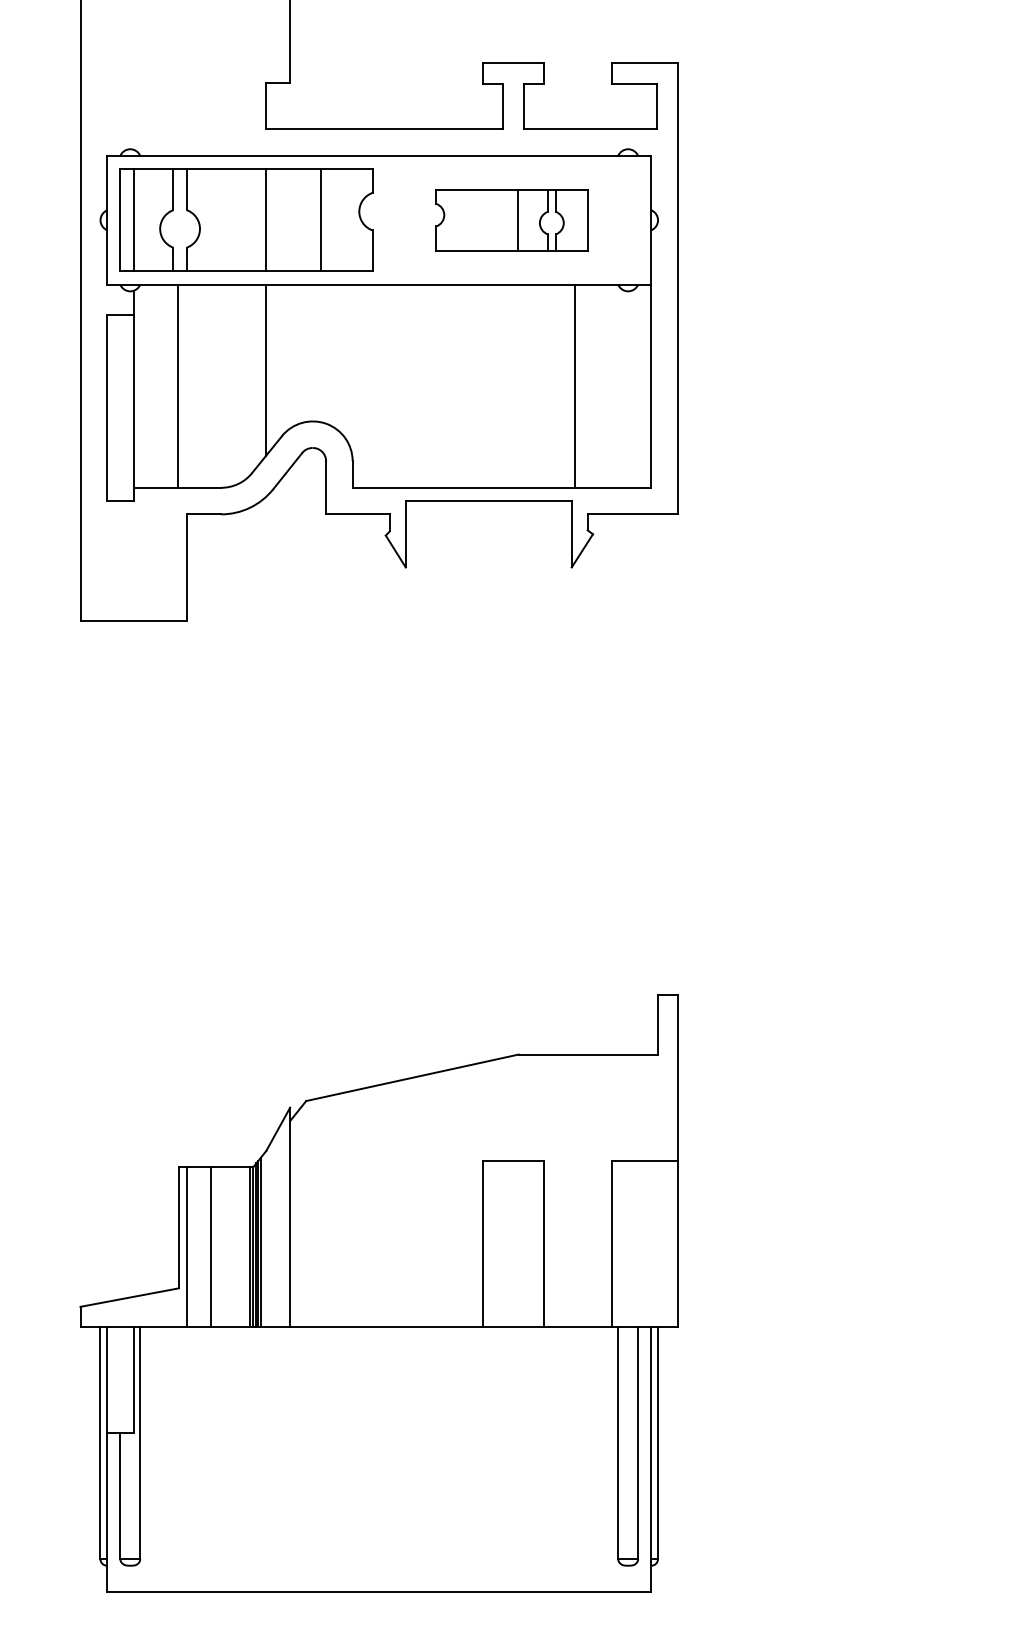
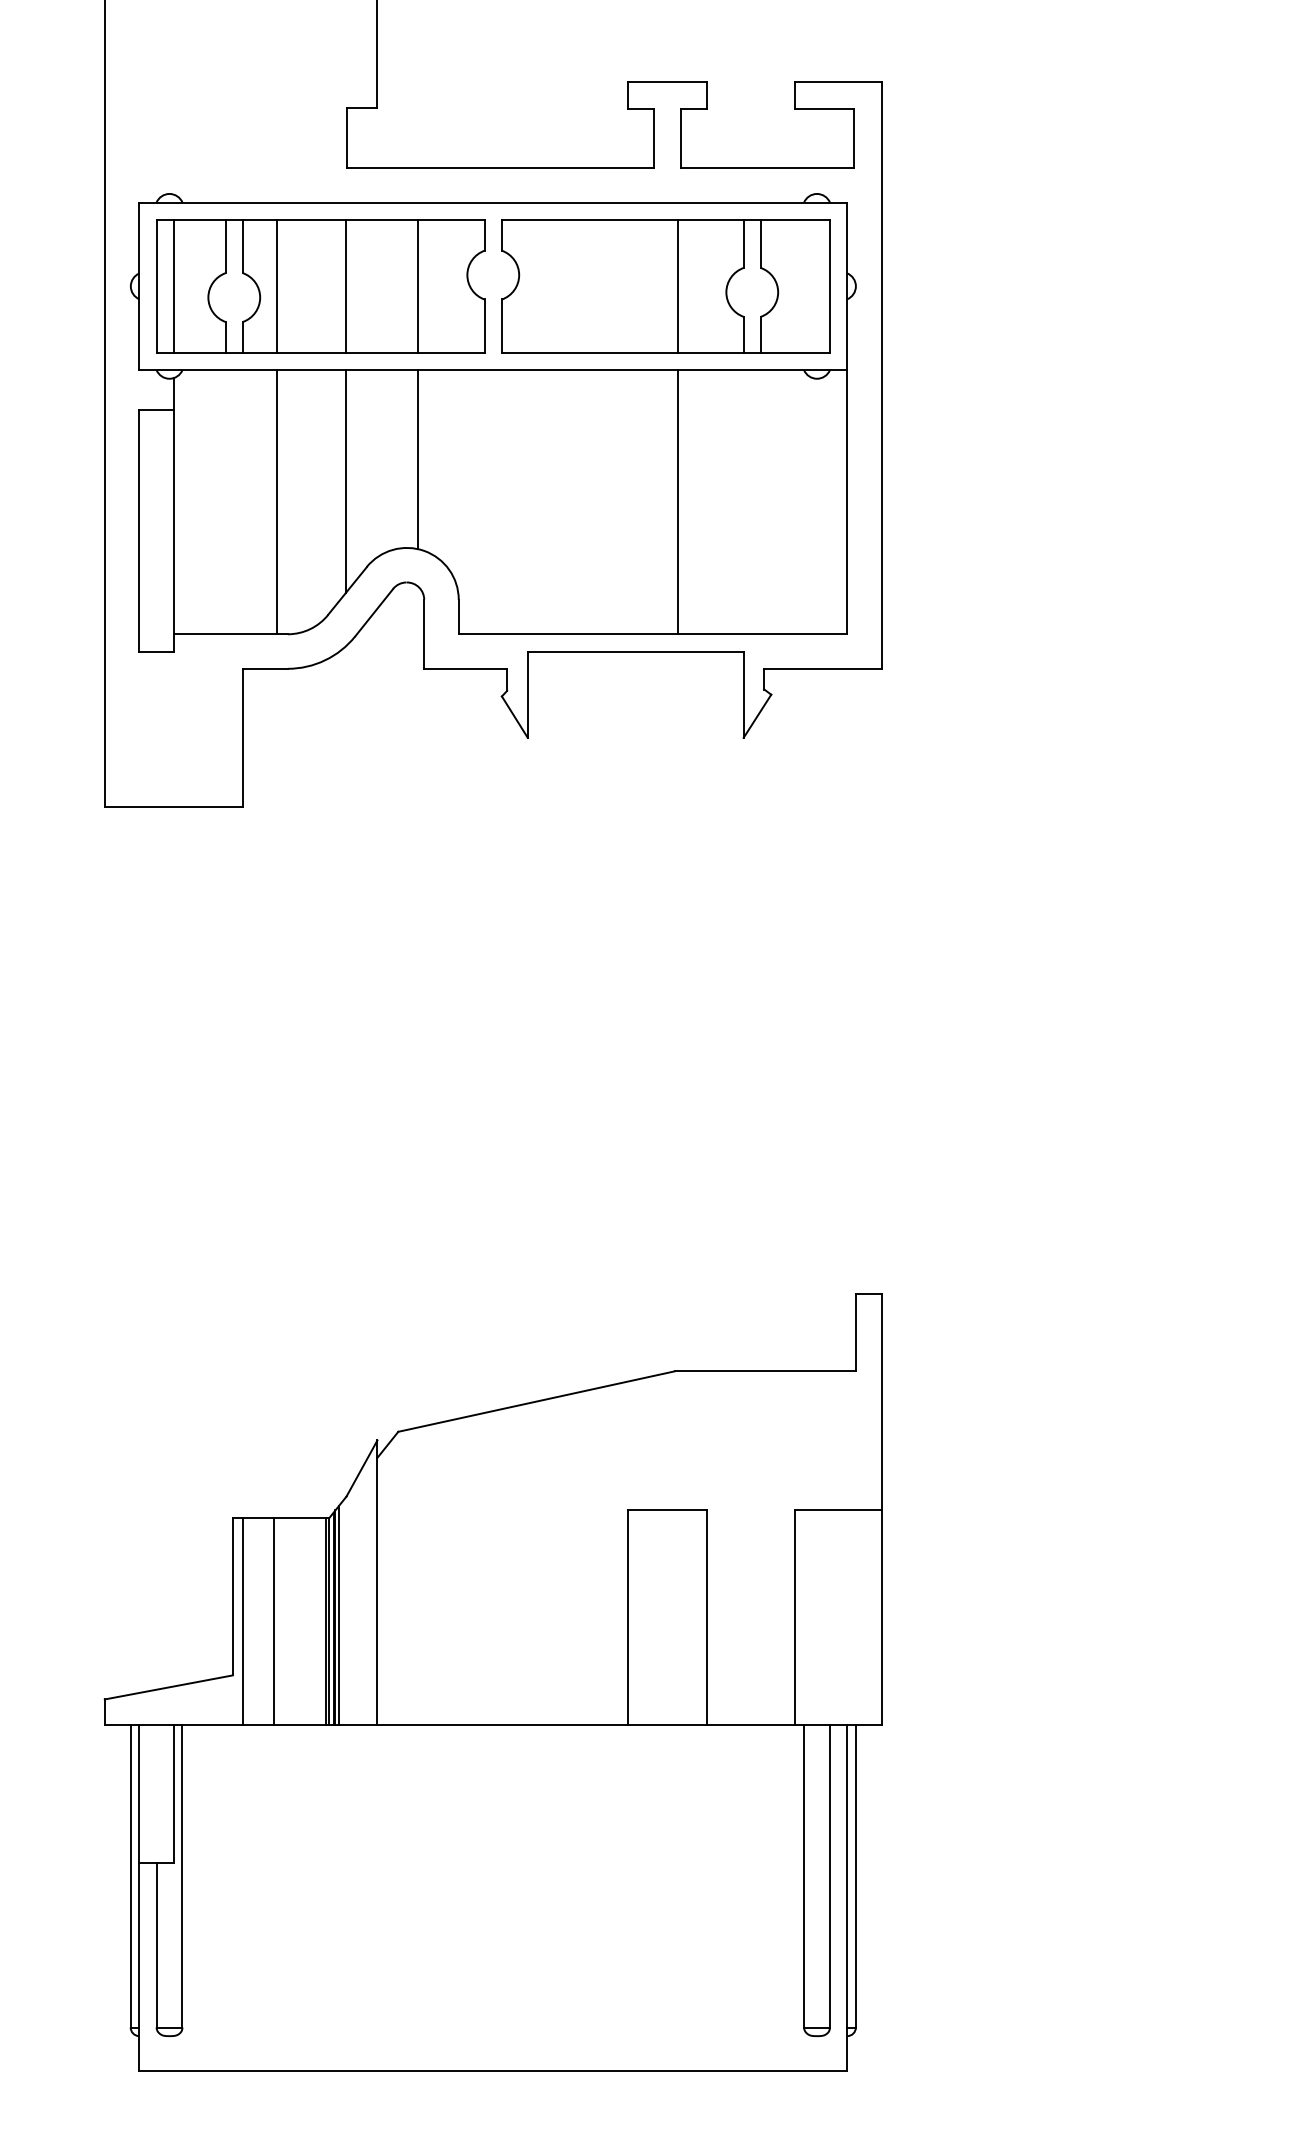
line: (213, 219) -> (277, 285), added
part: (511, 220) -> (665, 286), size x1.67
line: (320, 353) -> (417, 459), added
line: (177, 386) -> (277, 502), moved
line: (575, 386) -> (678, 502), moved

